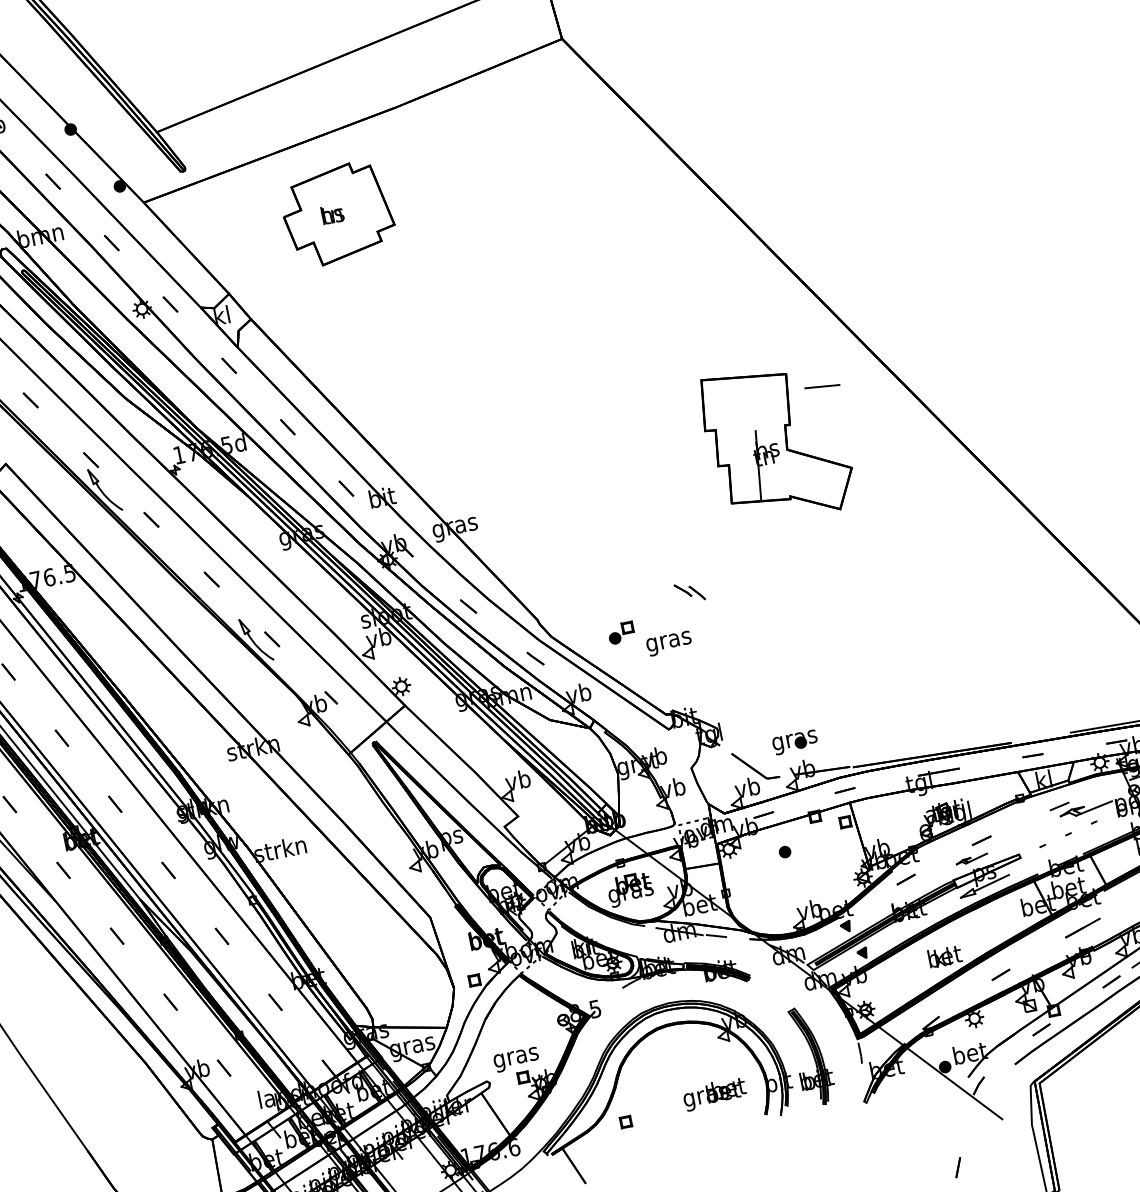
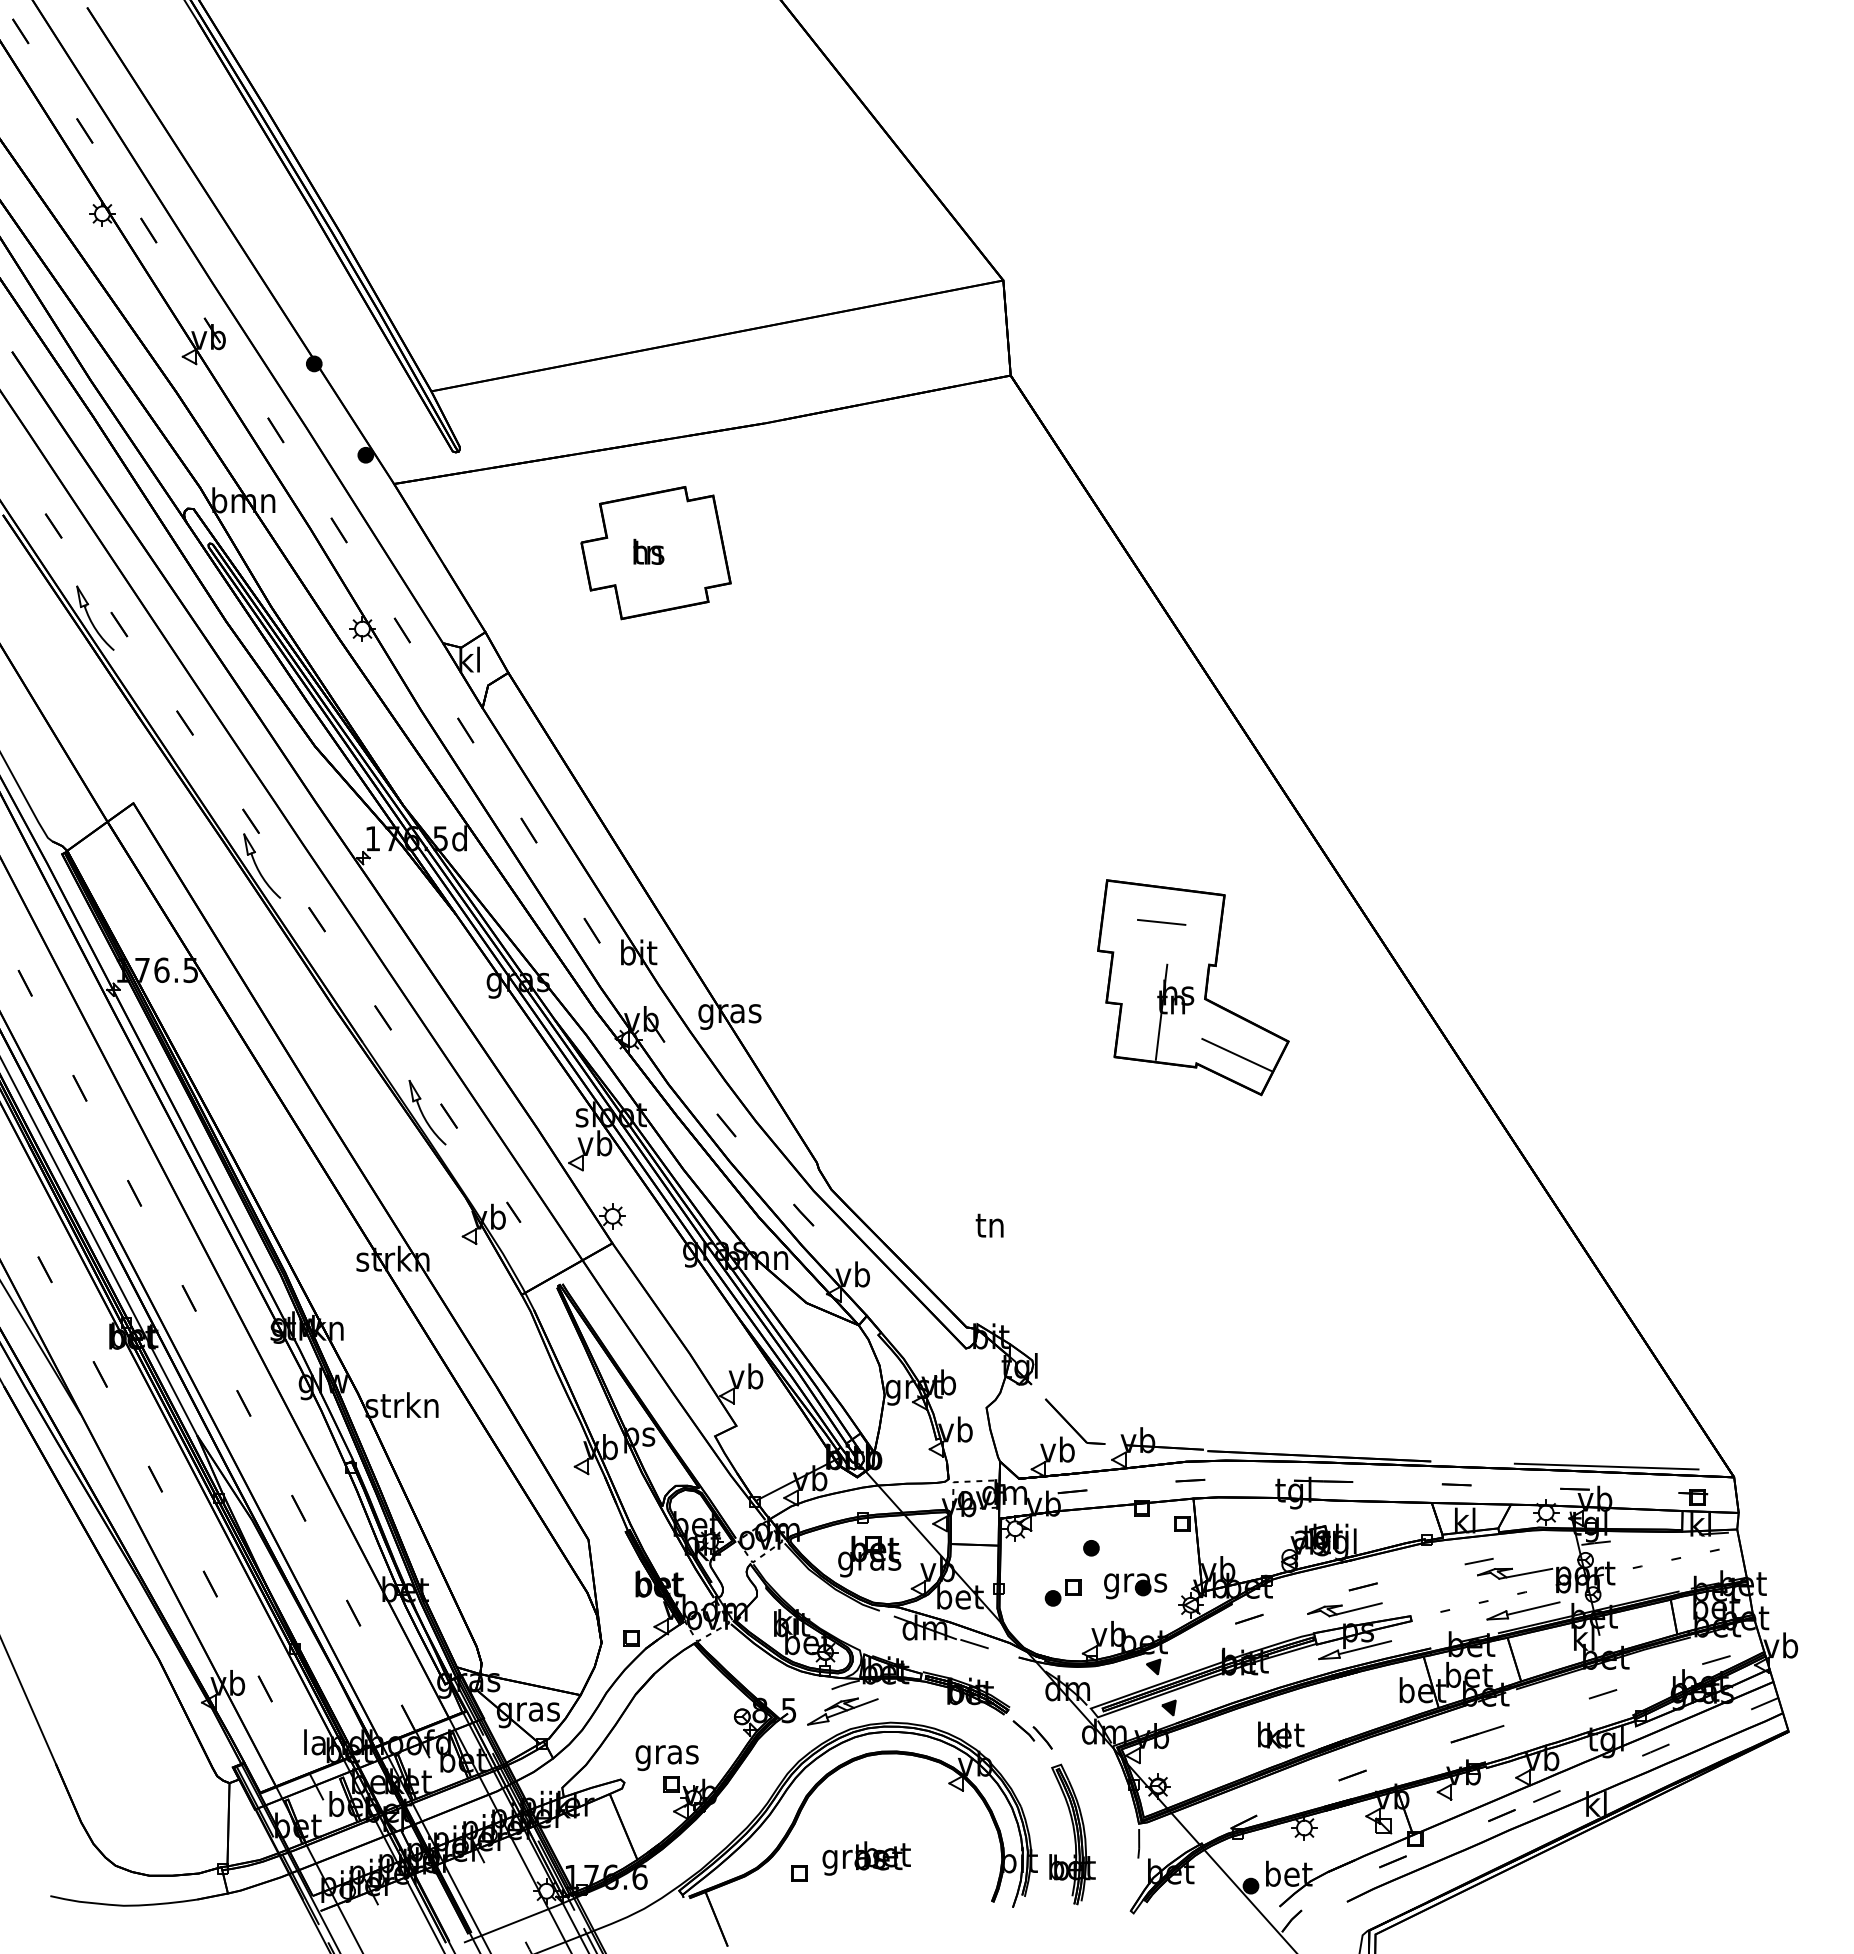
line: (822, 386) -> (1161, 922), moved
line: (817, 484) -> (1236, 1054), added
part: (689, 592) -> (1032, 1734), moved
part: (620, 632) -> (1062, 1592), moved
text: (668, 641) -> (990, 1228), gras -> tn
part: (795, 742) -> (1135, 1586), moved
part: (1097, 834) -> (1523, 1610), added
part: (971, 859) -> (1344, 1609), size x1.67
part: (633, 1002) -> (842, 1711), added
text: (714, 1094) -> (866, 1858), moved

